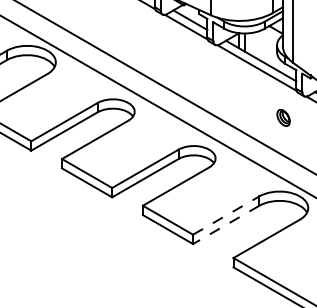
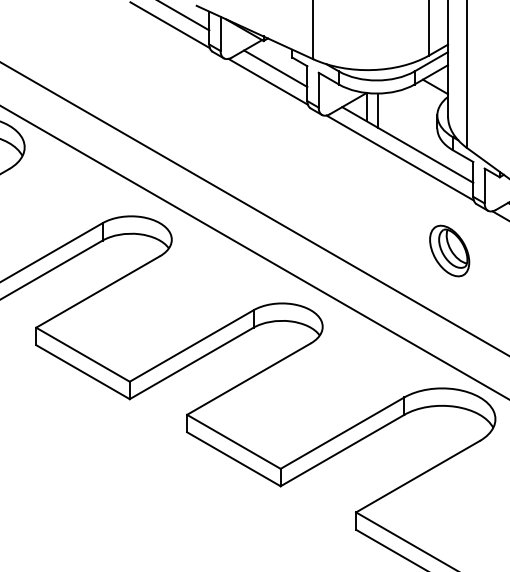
part: (283, 117) -> (449, 250), size x1.67
line: (226, 215) -> (343, 433), dashed -> solid
line: (225, 225) -> (341, 451), dashed -> solid

